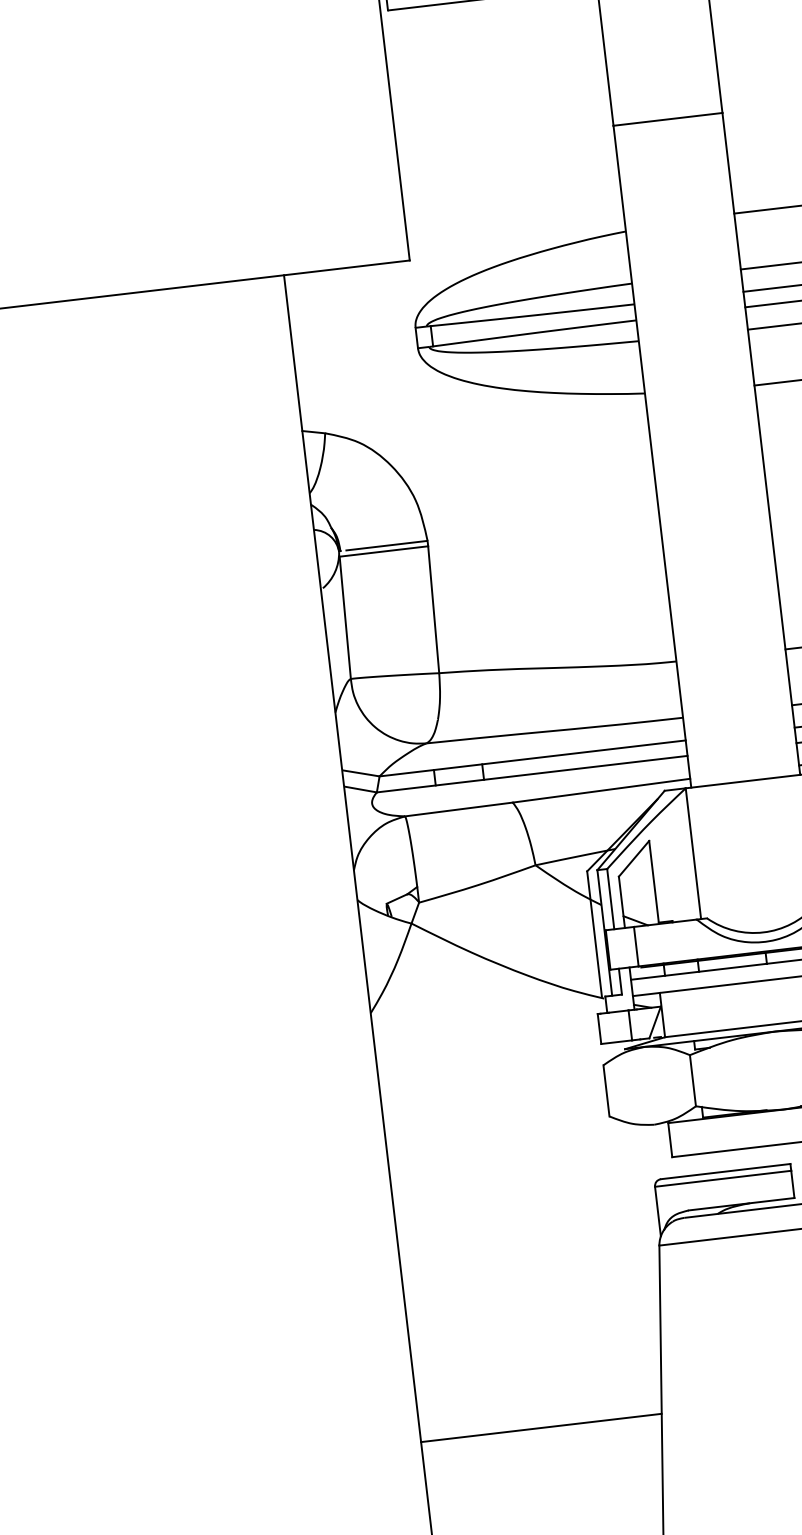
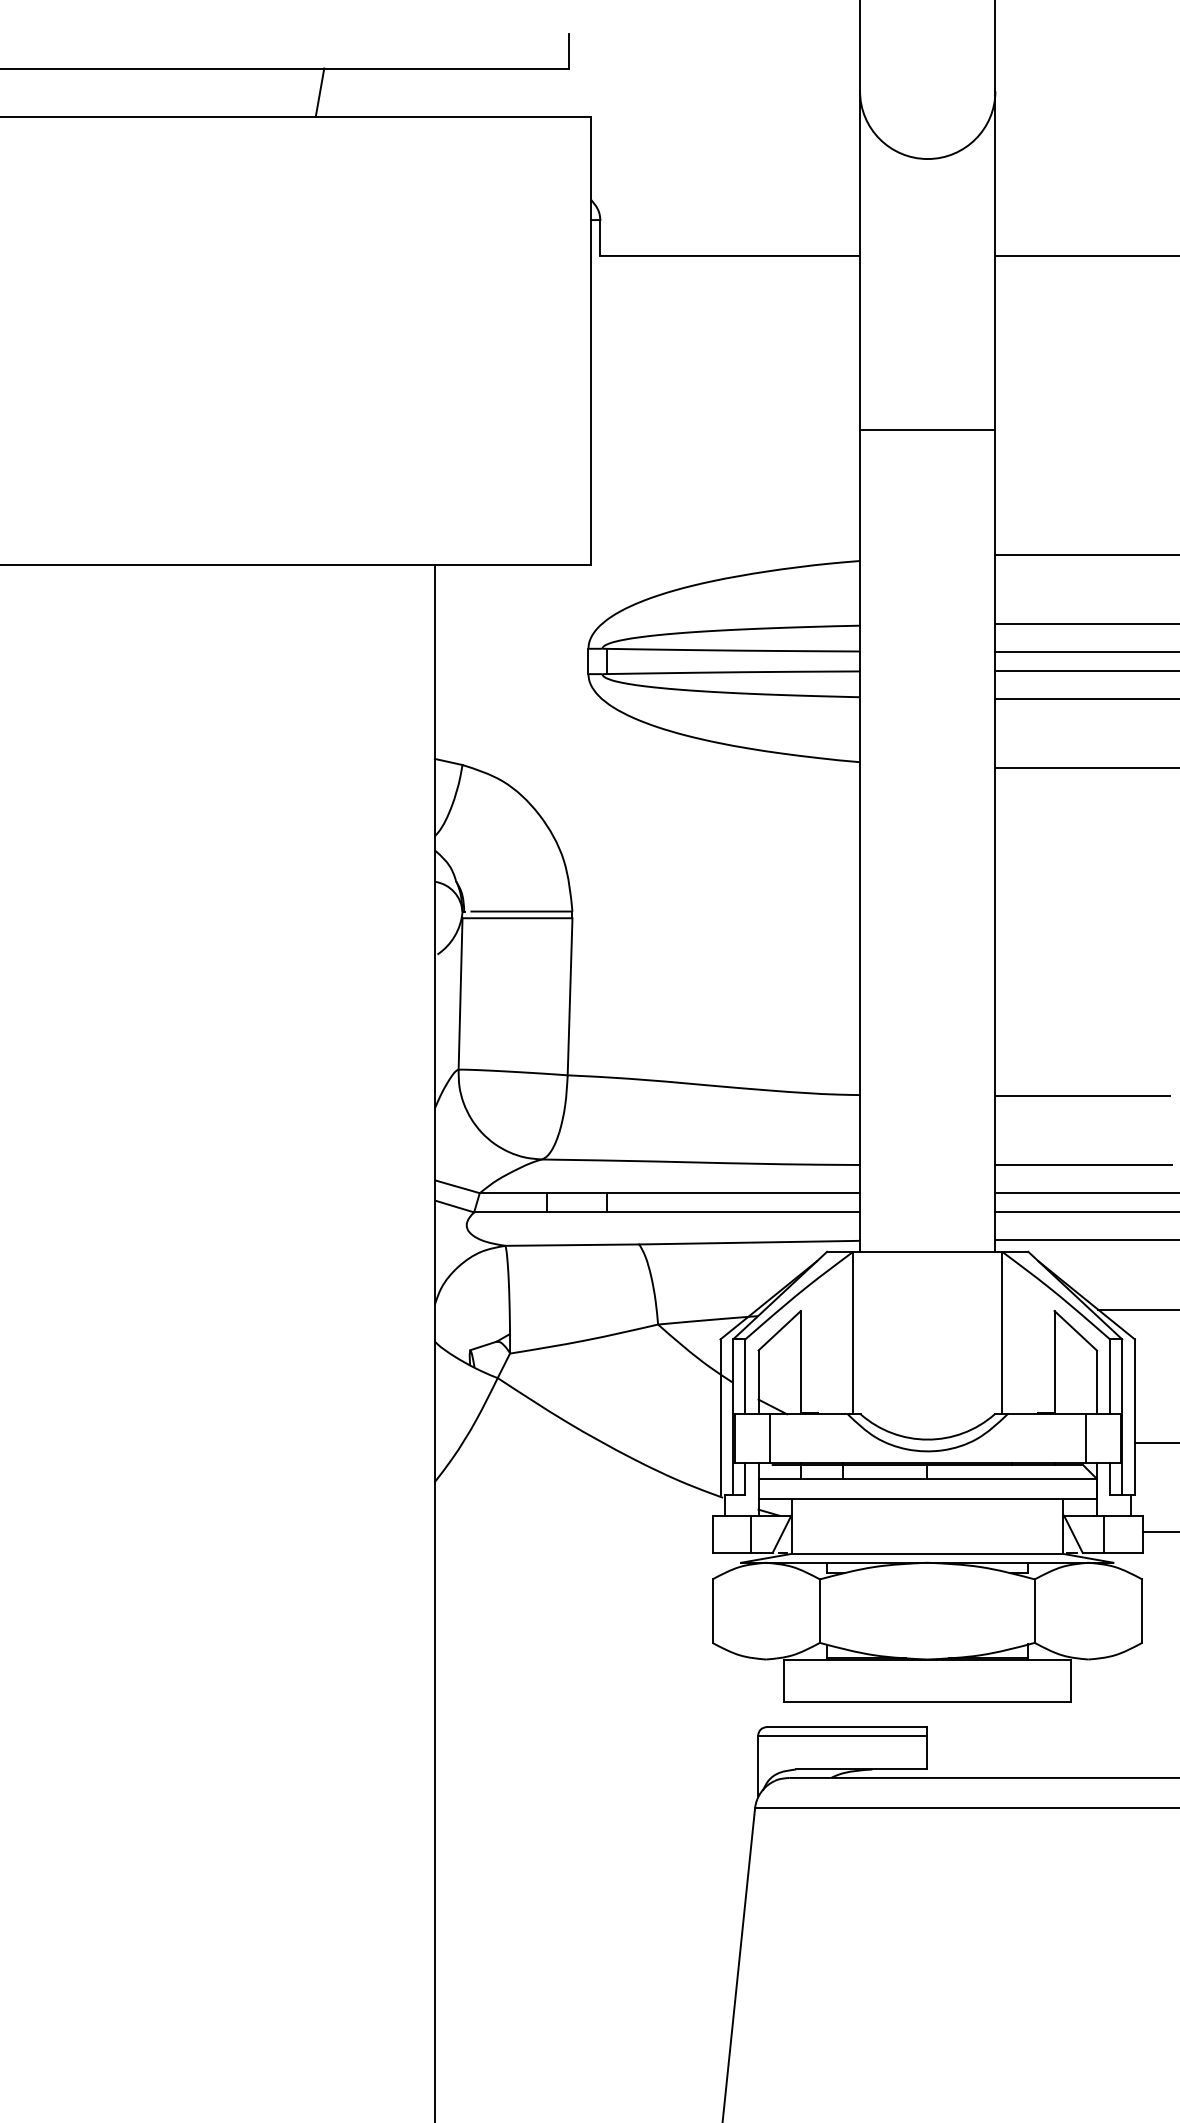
line: (540, 1427) -> (583, 2014), removed

